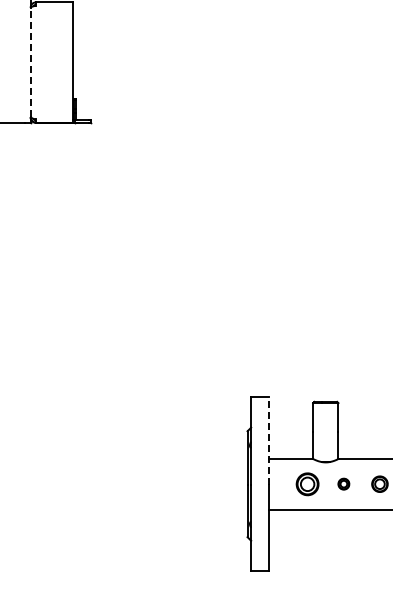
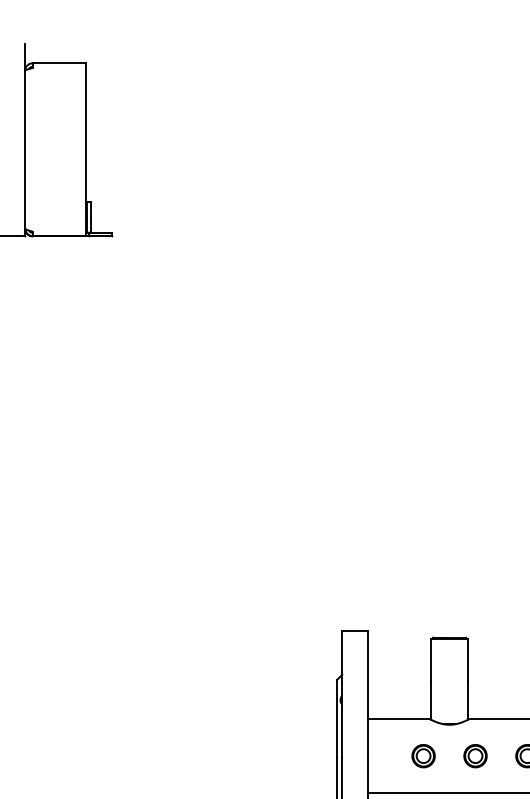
line: (30, 62) -> (24, 149), dashed -> solid
line: (269, 440) -> (368, 693), dashed -> solid
part: (307, 483) -> (423, 755), size x0.71
part: (343, 483) -> (475, 755), size x1.43

